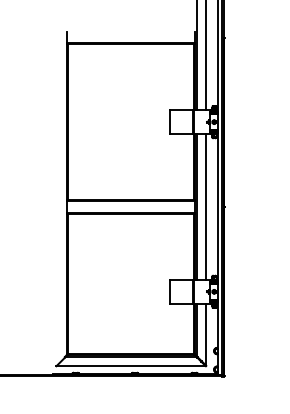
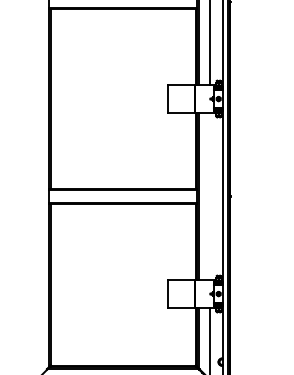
line: (206, 206) -> (209, 195), removed

